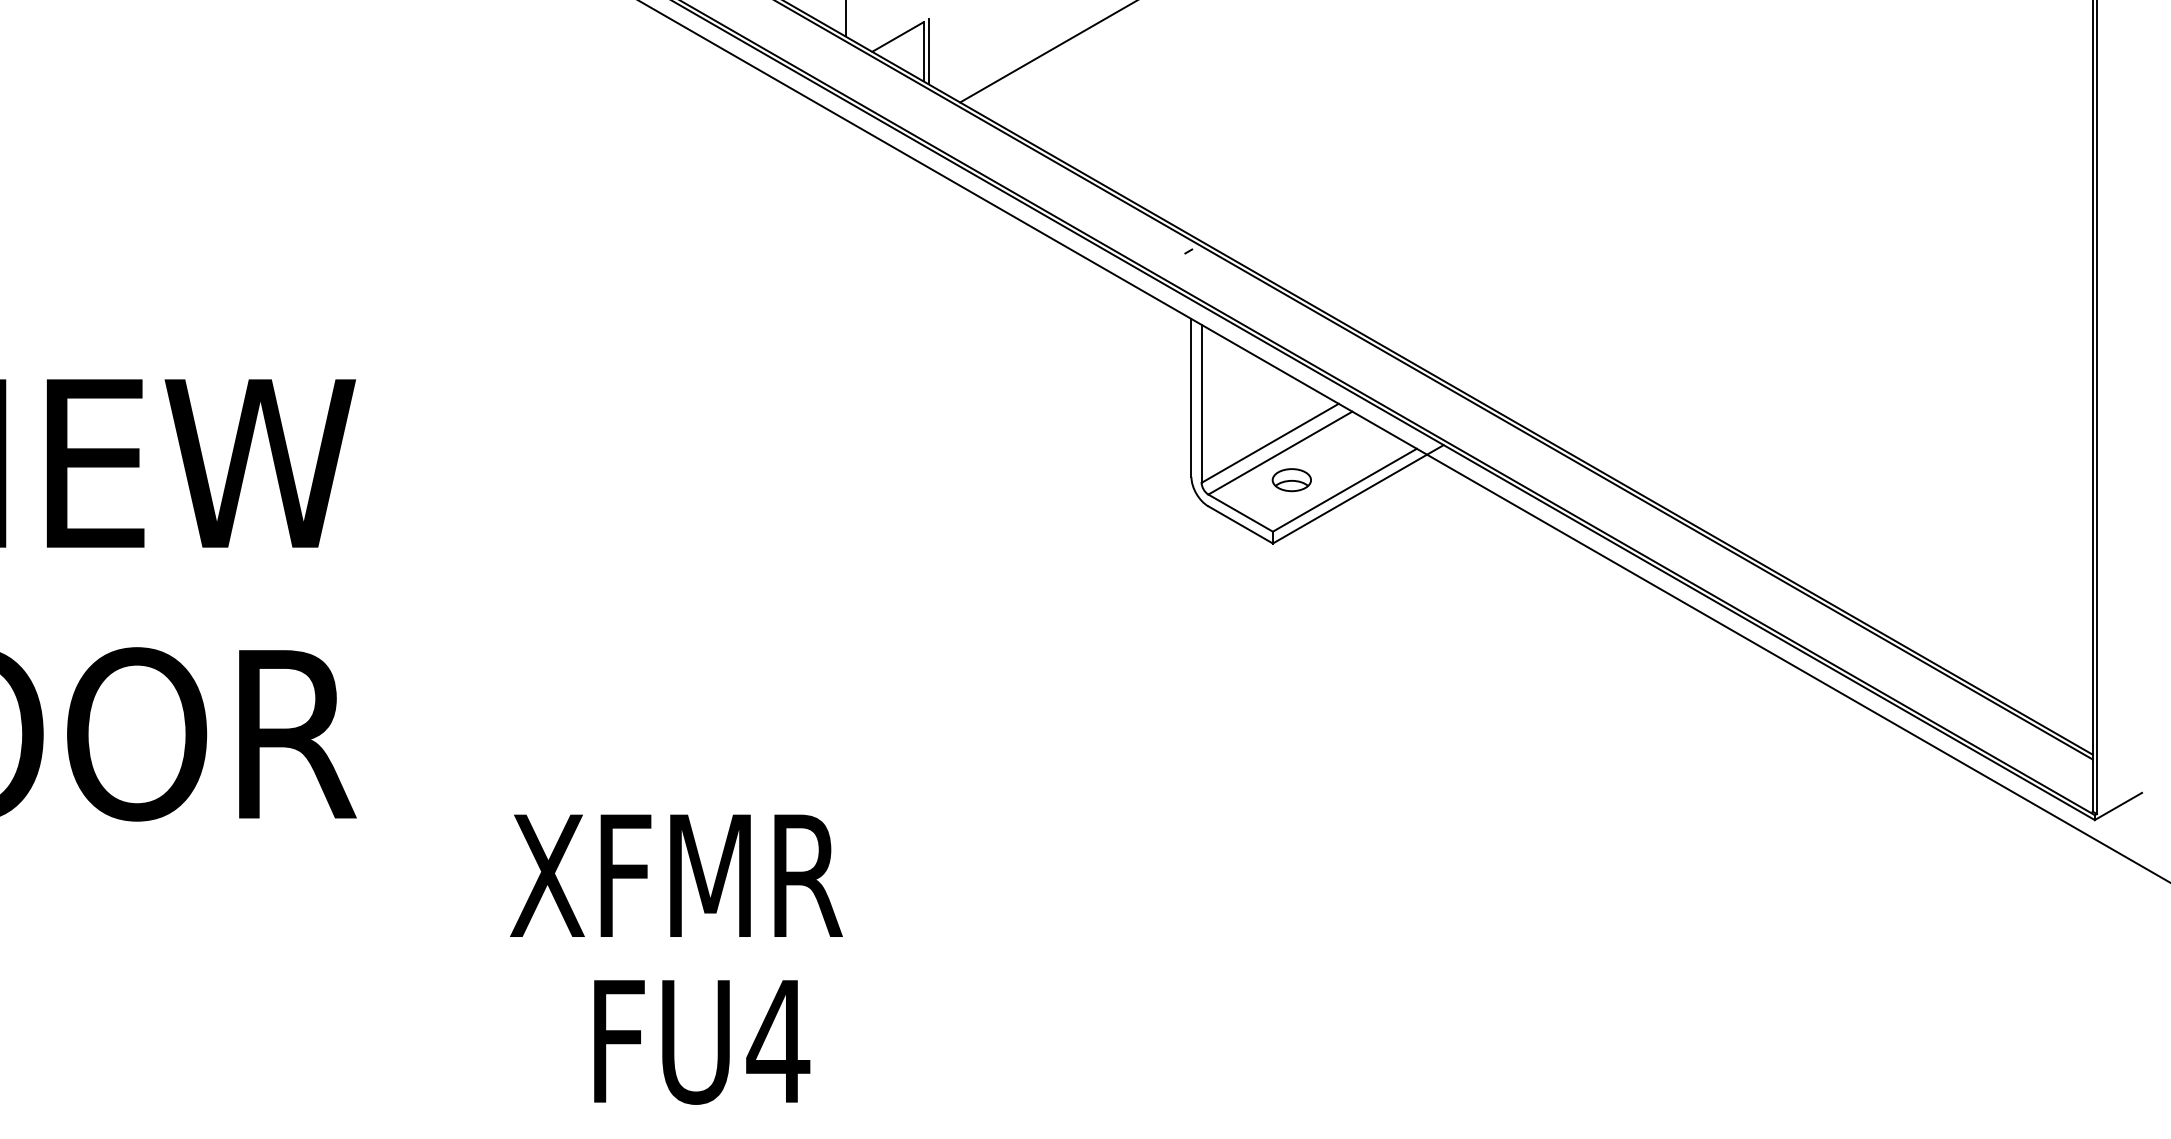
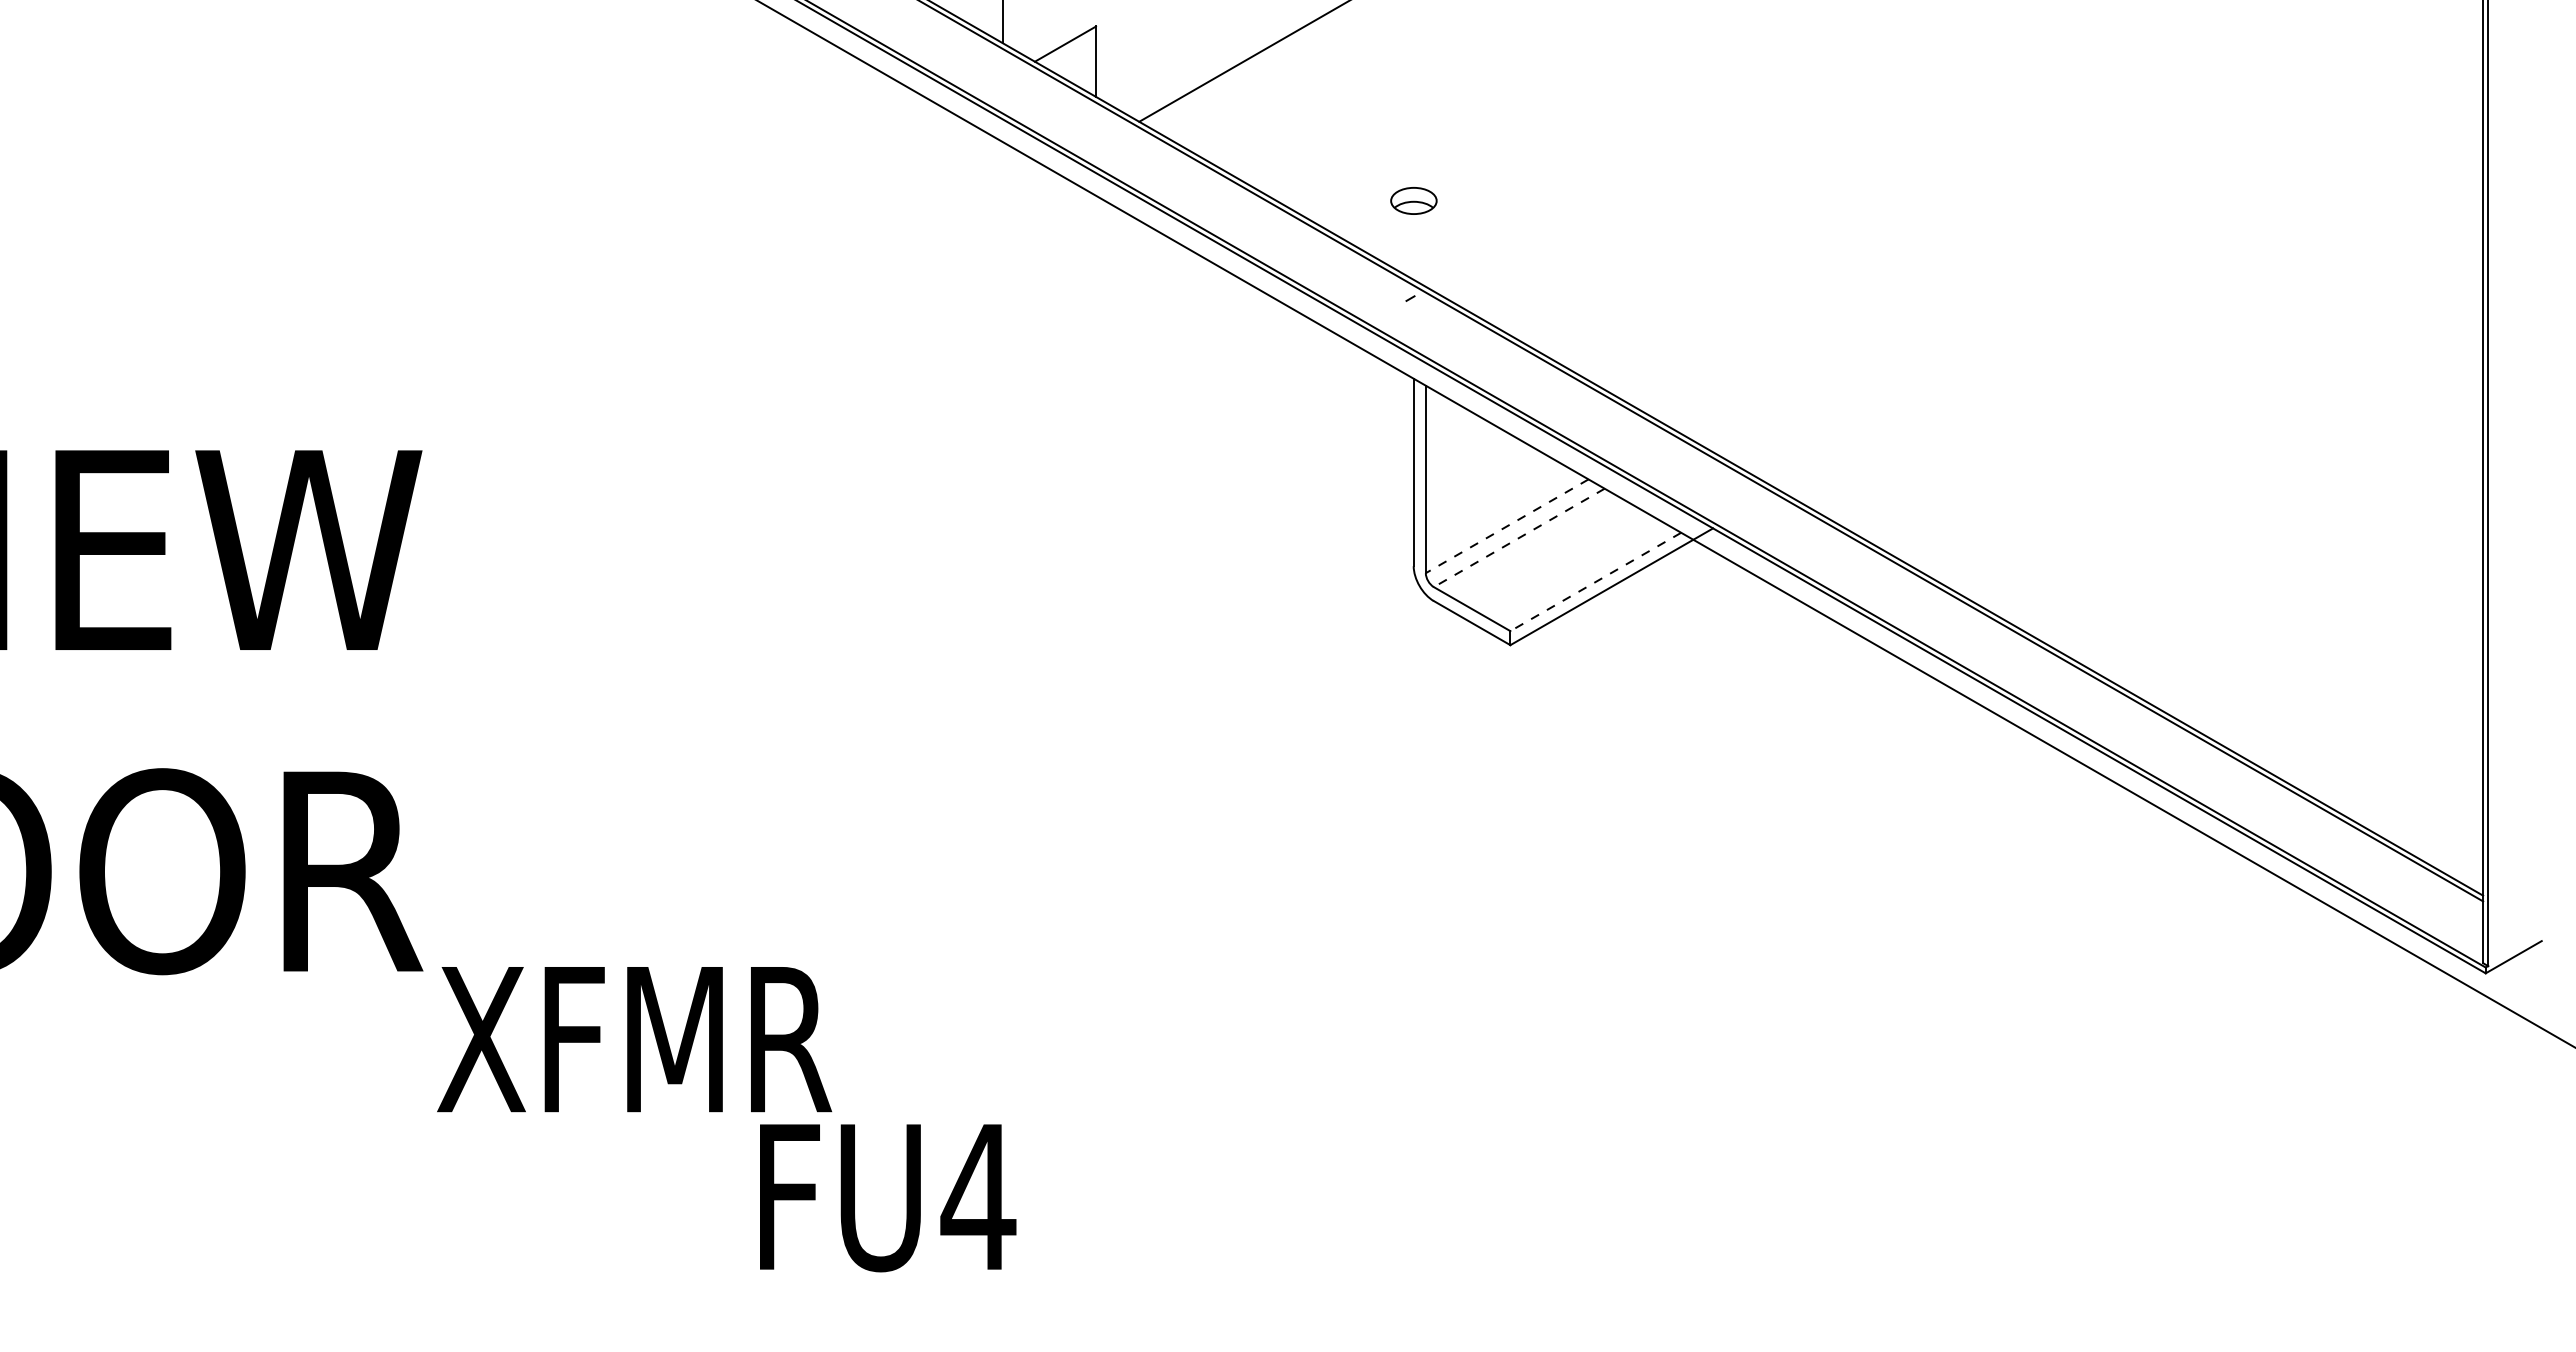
line: (928, 51) -> (1101, 61), removed
line: (1270, 443) -> (1507, 526), solid -> dashed
line: (1280, 452) -> (1519, 537), solid -> dashed
part: (1291, 479) -> (1413, 200), moved
line: (1344, 489) -> (1595, 581), solid -> dashed
text: (676, 875) -> (634, 1039), moved
text: (702, 1042) -> (888, 1198), moved

